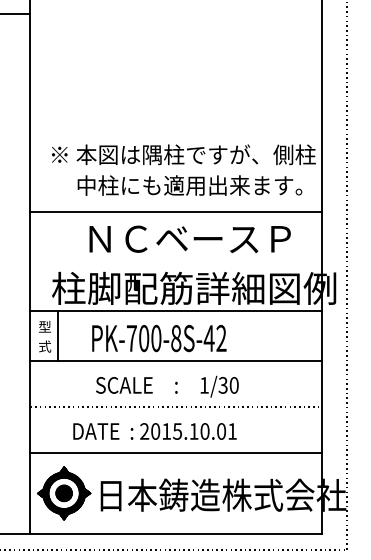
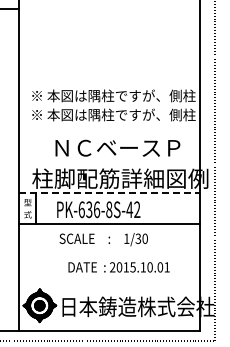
text: (183, 184) -> (113, 114), 中柱にも適用出来ます。 -> ※ 本図は隅柱ですが、側柱
line: (175, 212) -> (108, 131), removed
line: (176, 310) -> (109, 192), solid -> dashed
text: (144, 338) -> (89, 209), PK-700-8S-42 -> PK-636-8S-42
line: (175, 407) -> (108, 252), removed
text: (154, 431) -> (118, 267), moved
line: (175, 452) -> (108, 280), removed

